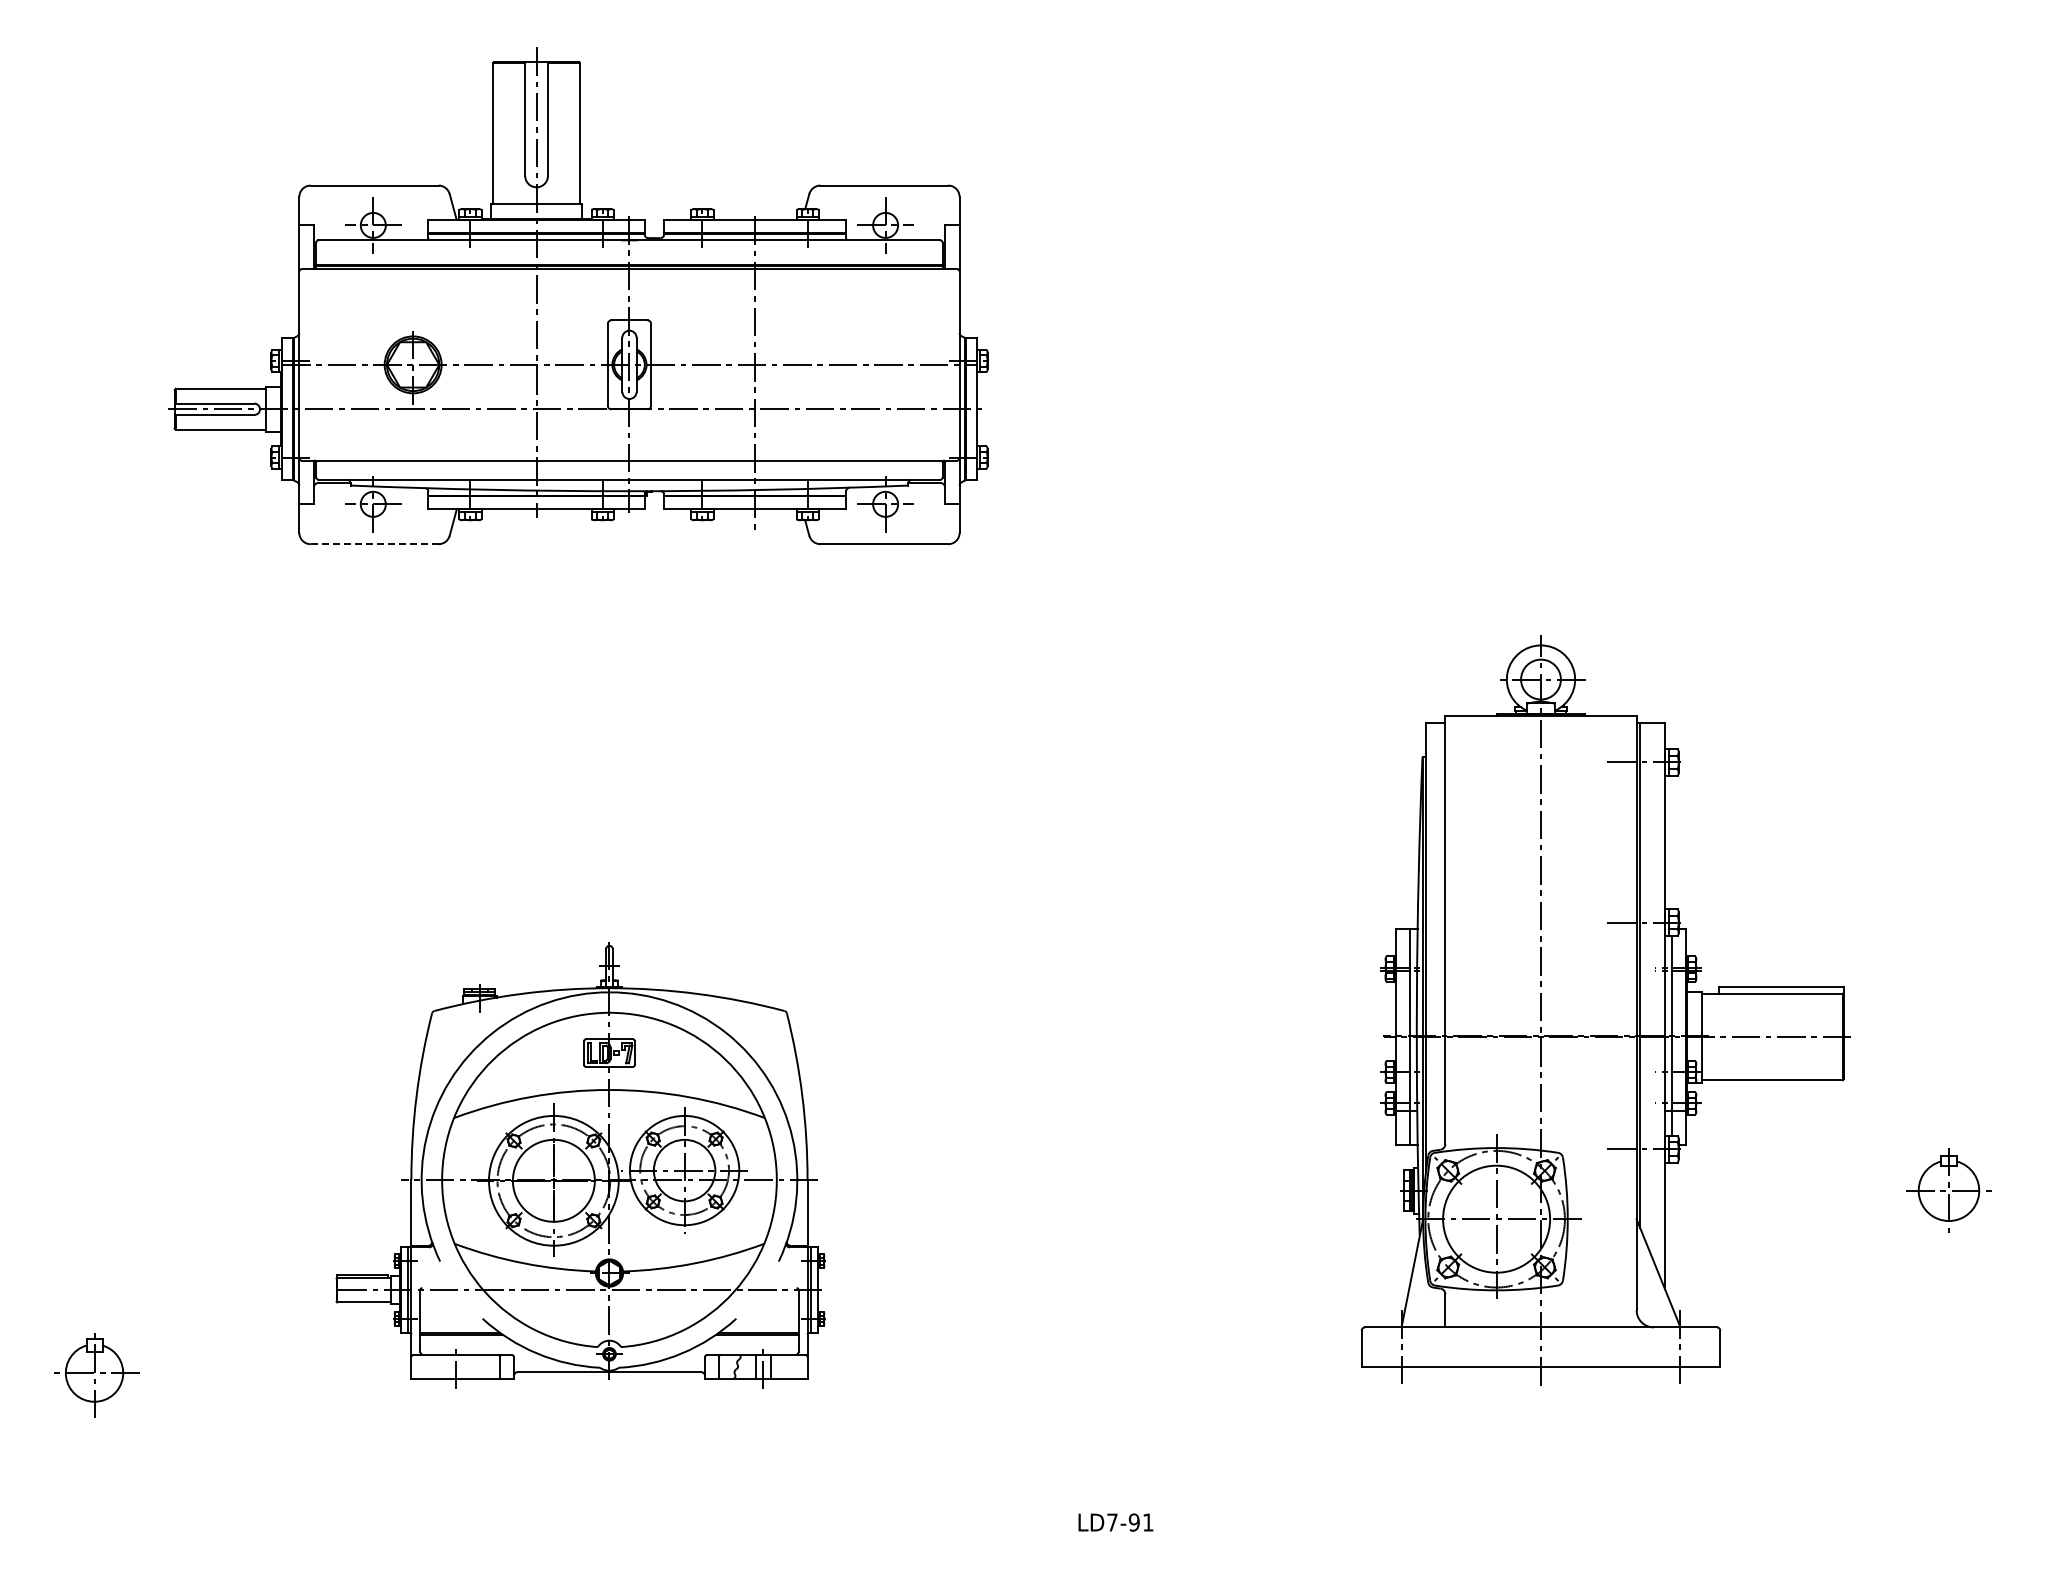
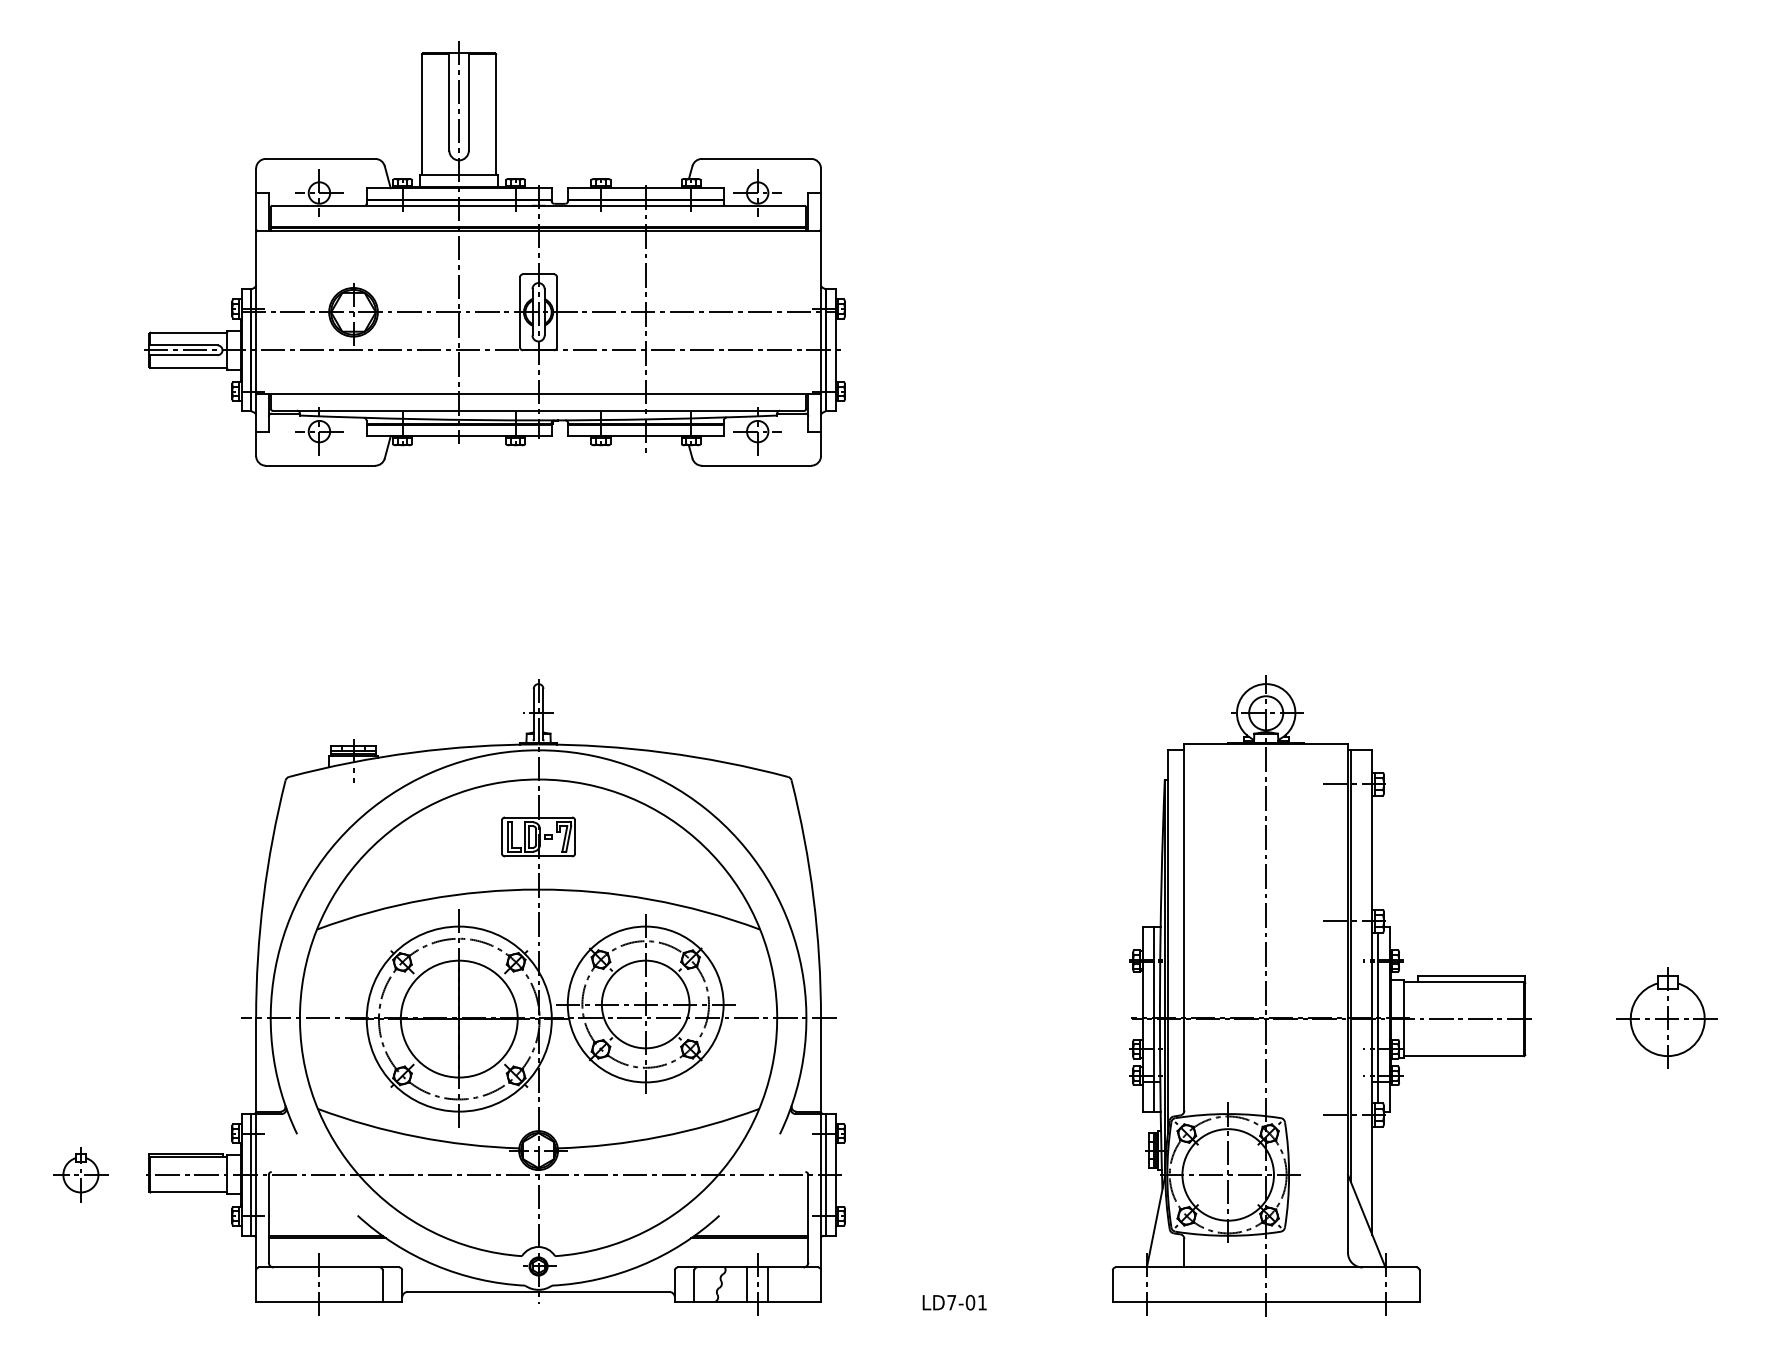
line: (374, 544) -> (320, 465), dashed -> solid
part: (1605, 1010) -> (1321, 996), moved
part: (579, 1165) -> (495, 997), size x1.67
part: (1947, 1189) -> (1666, 1017), size x1.43
part: (94, 1373) -> (80, 1175), size x0.71
text: (1133, 1522) -> (969, 1302), LD7-91 -> LD7-01

